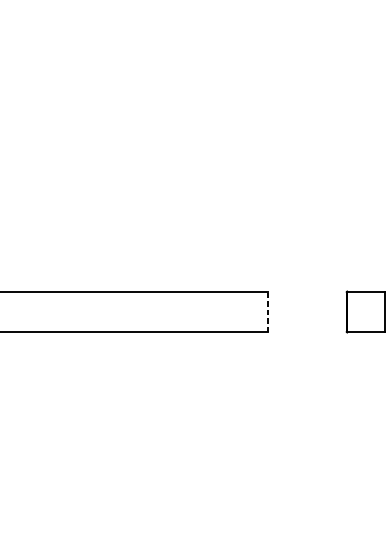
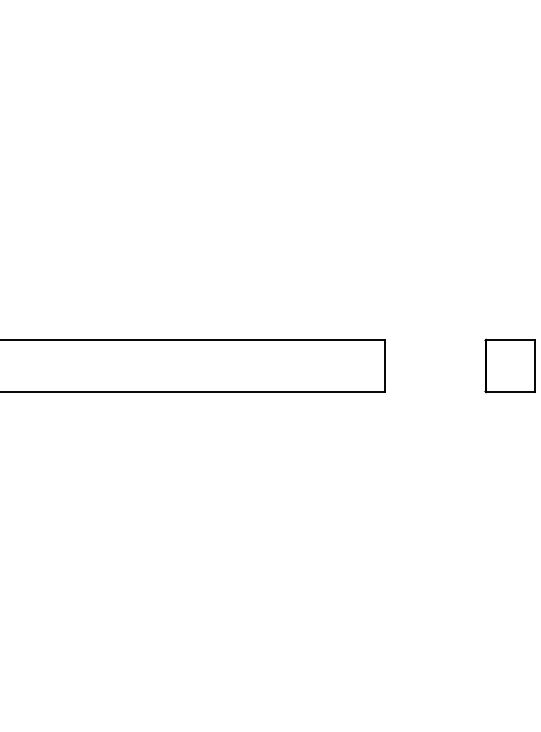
line: (268, 311) -> (385, 365), dashed -> solid

